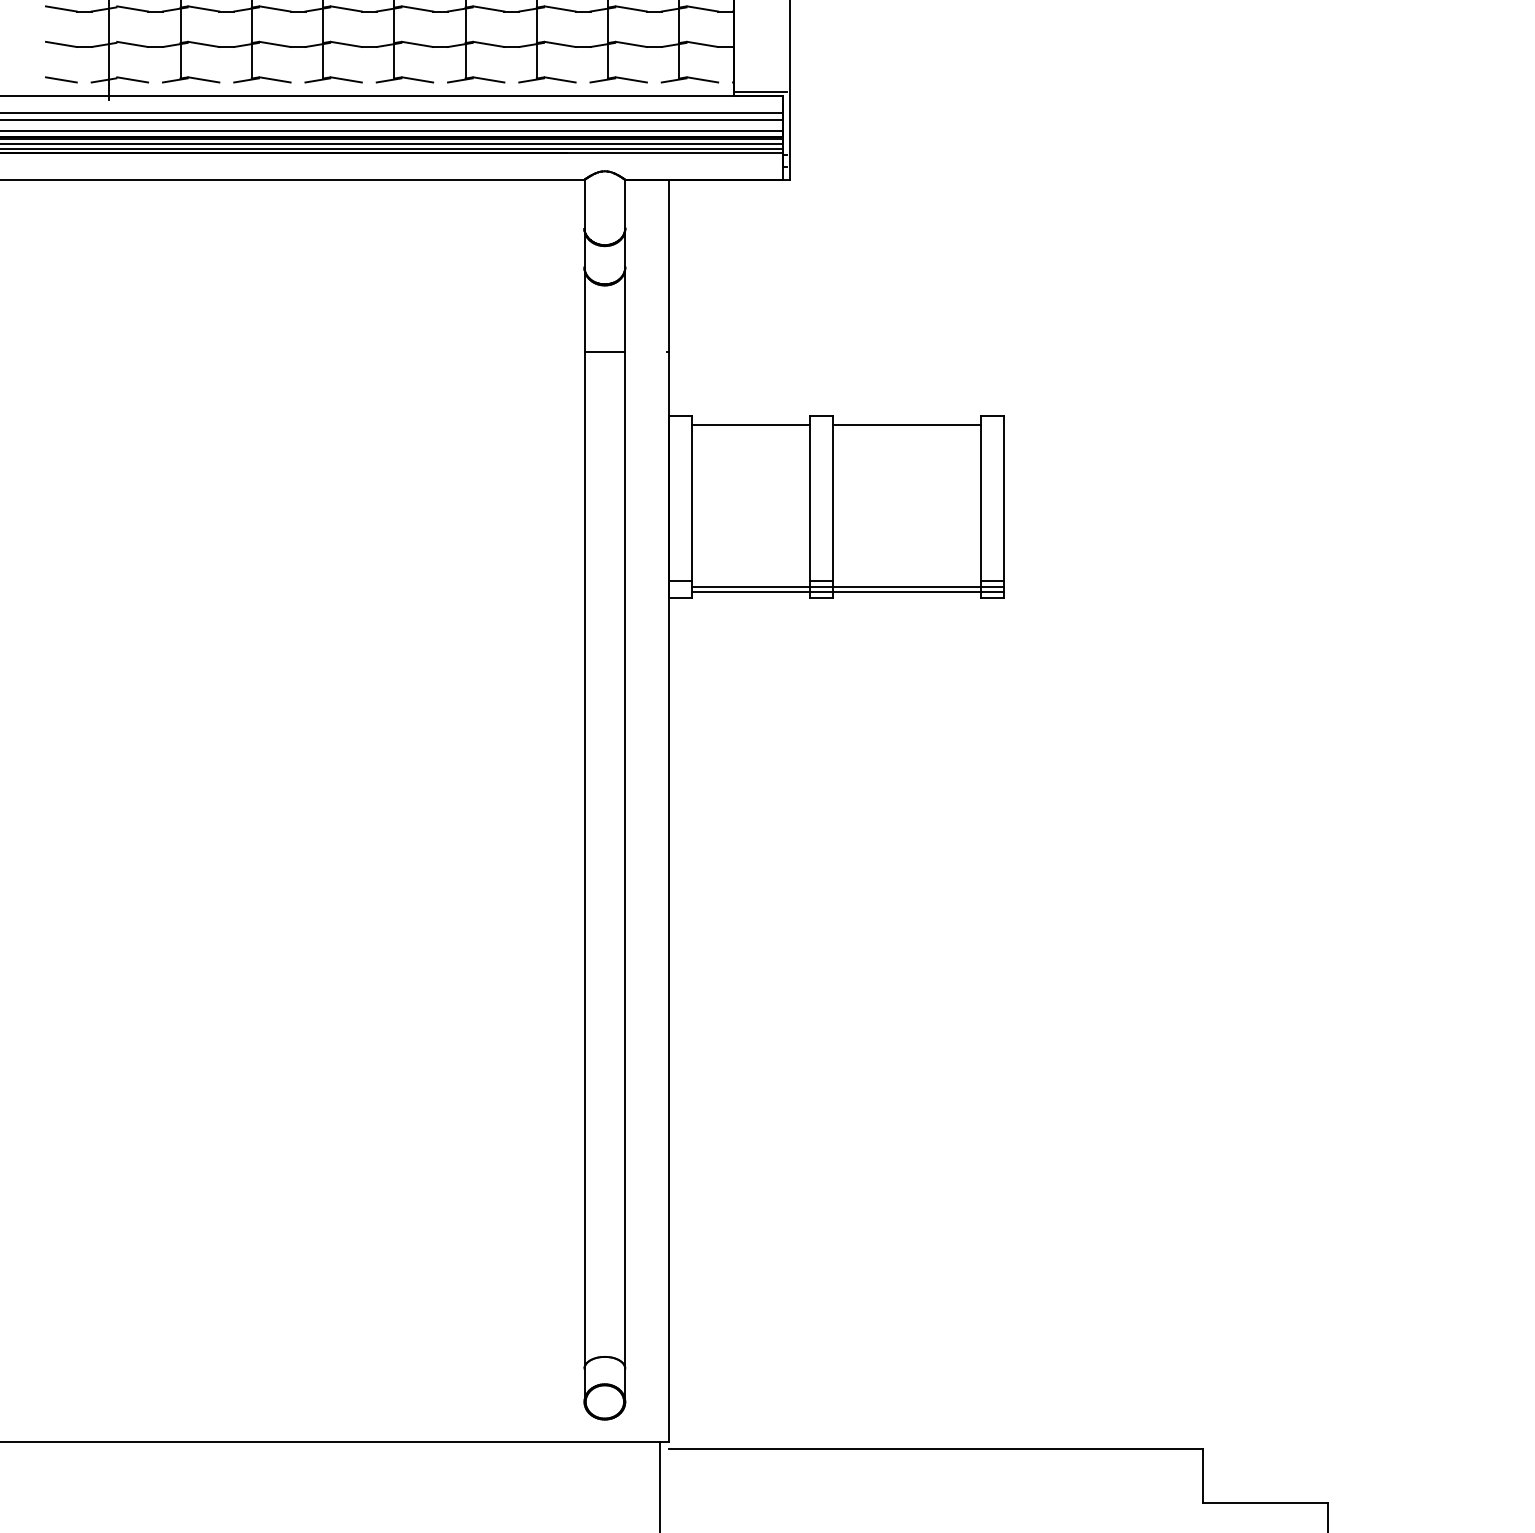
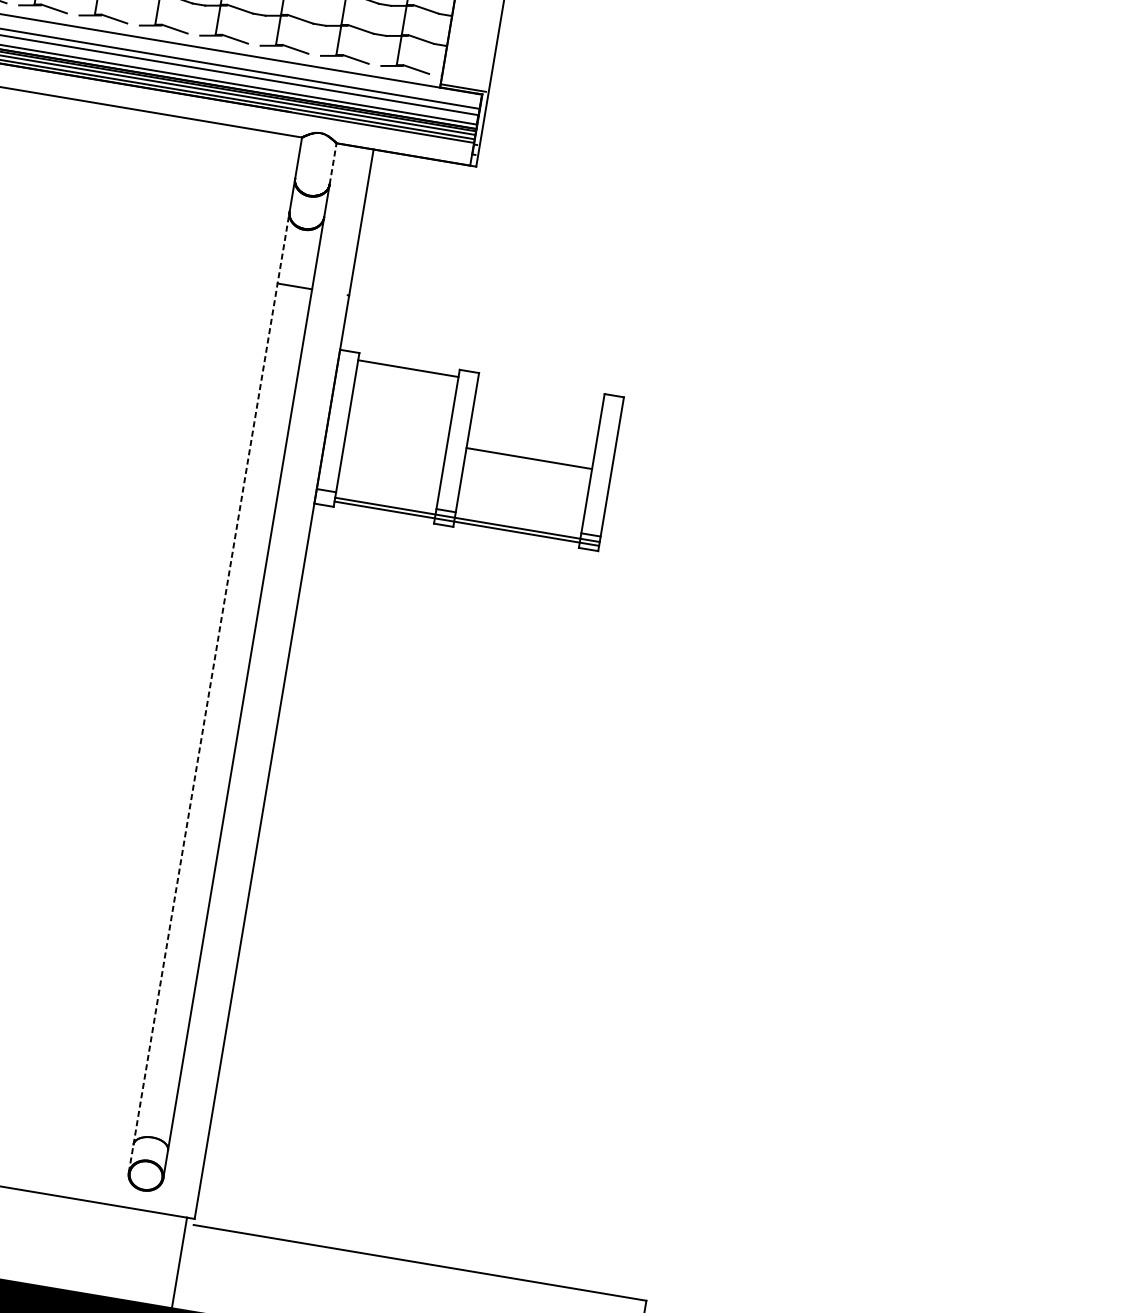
line: (625, 203) -> (333, 163), solid -> dashed
line: (907, 424) -> (529, 458), moved
line: (584, 834) -> (209, 692), solid -> dashed

